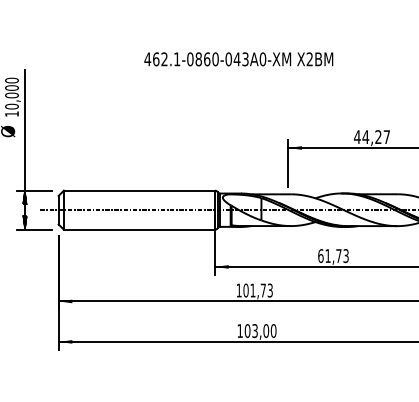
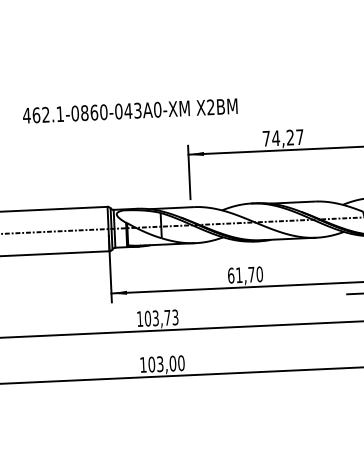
text: (238, 59) -> (129, 111), moved
text: (356, 136) -> (265, 138), 44,27 -> 74,27
text: (345, 255) -> (259, 273), 61,73 -> 61,70
text: (252, 290) -> (155, 318), 101,73 -> 103,73

